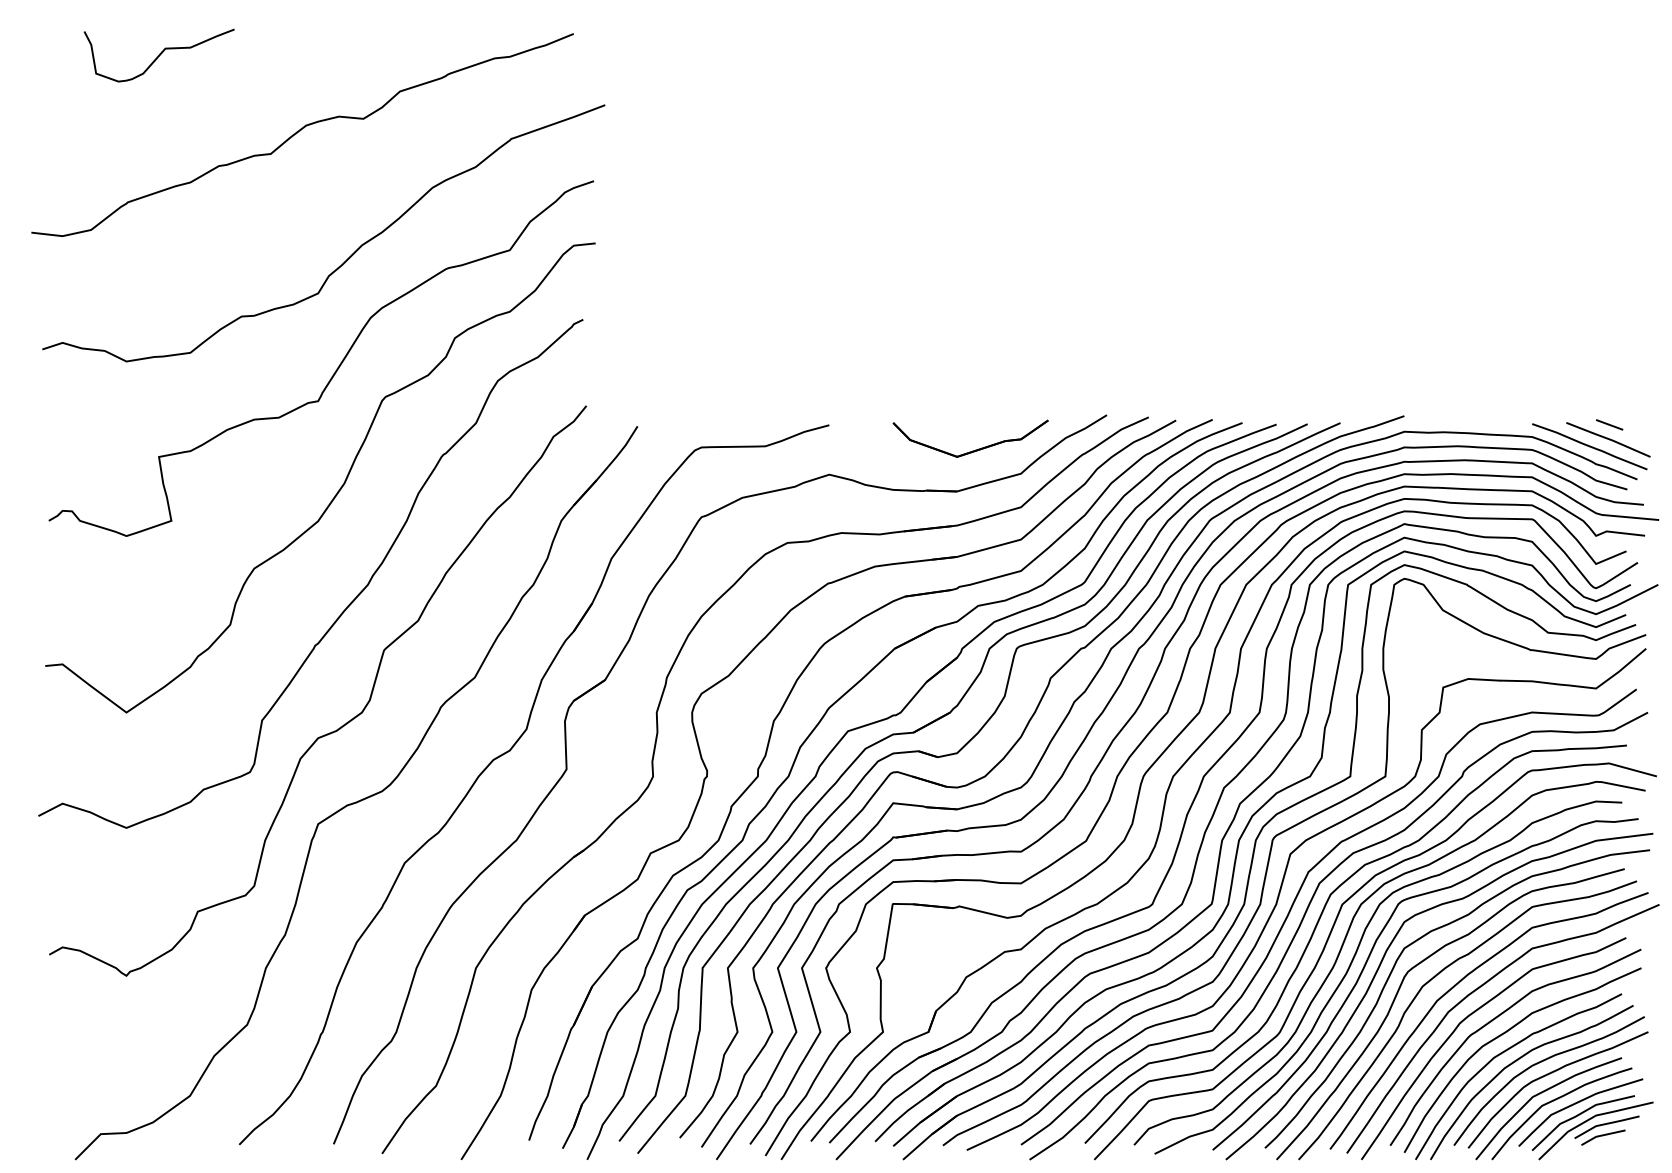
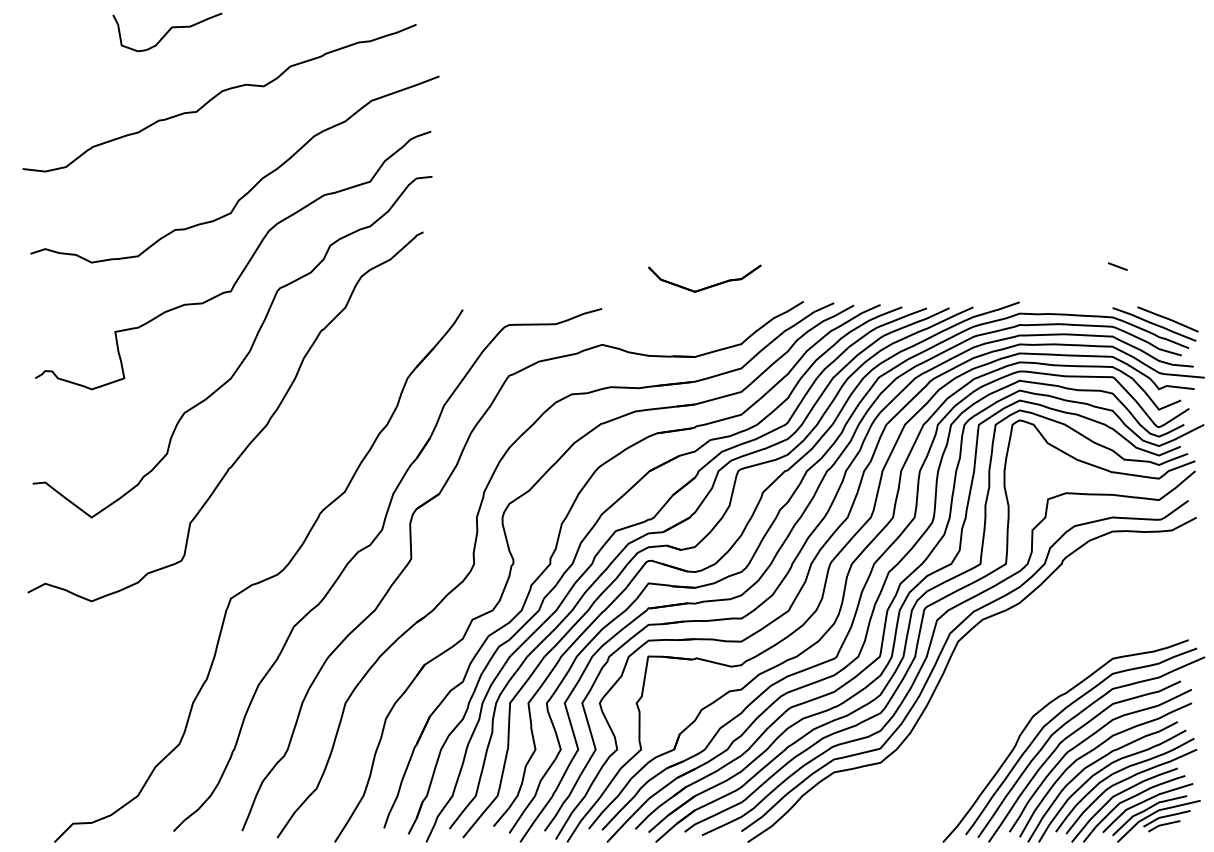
curve: (159, 55) -> (167, 32), moved
line: (1609, 424) -> (1117, 266), moved
part: (974, 449) -> (707, 286), moved
curve: (343, 723) -> (249, 525), removed
part: (1370, 952) -> (995, 691), removed

